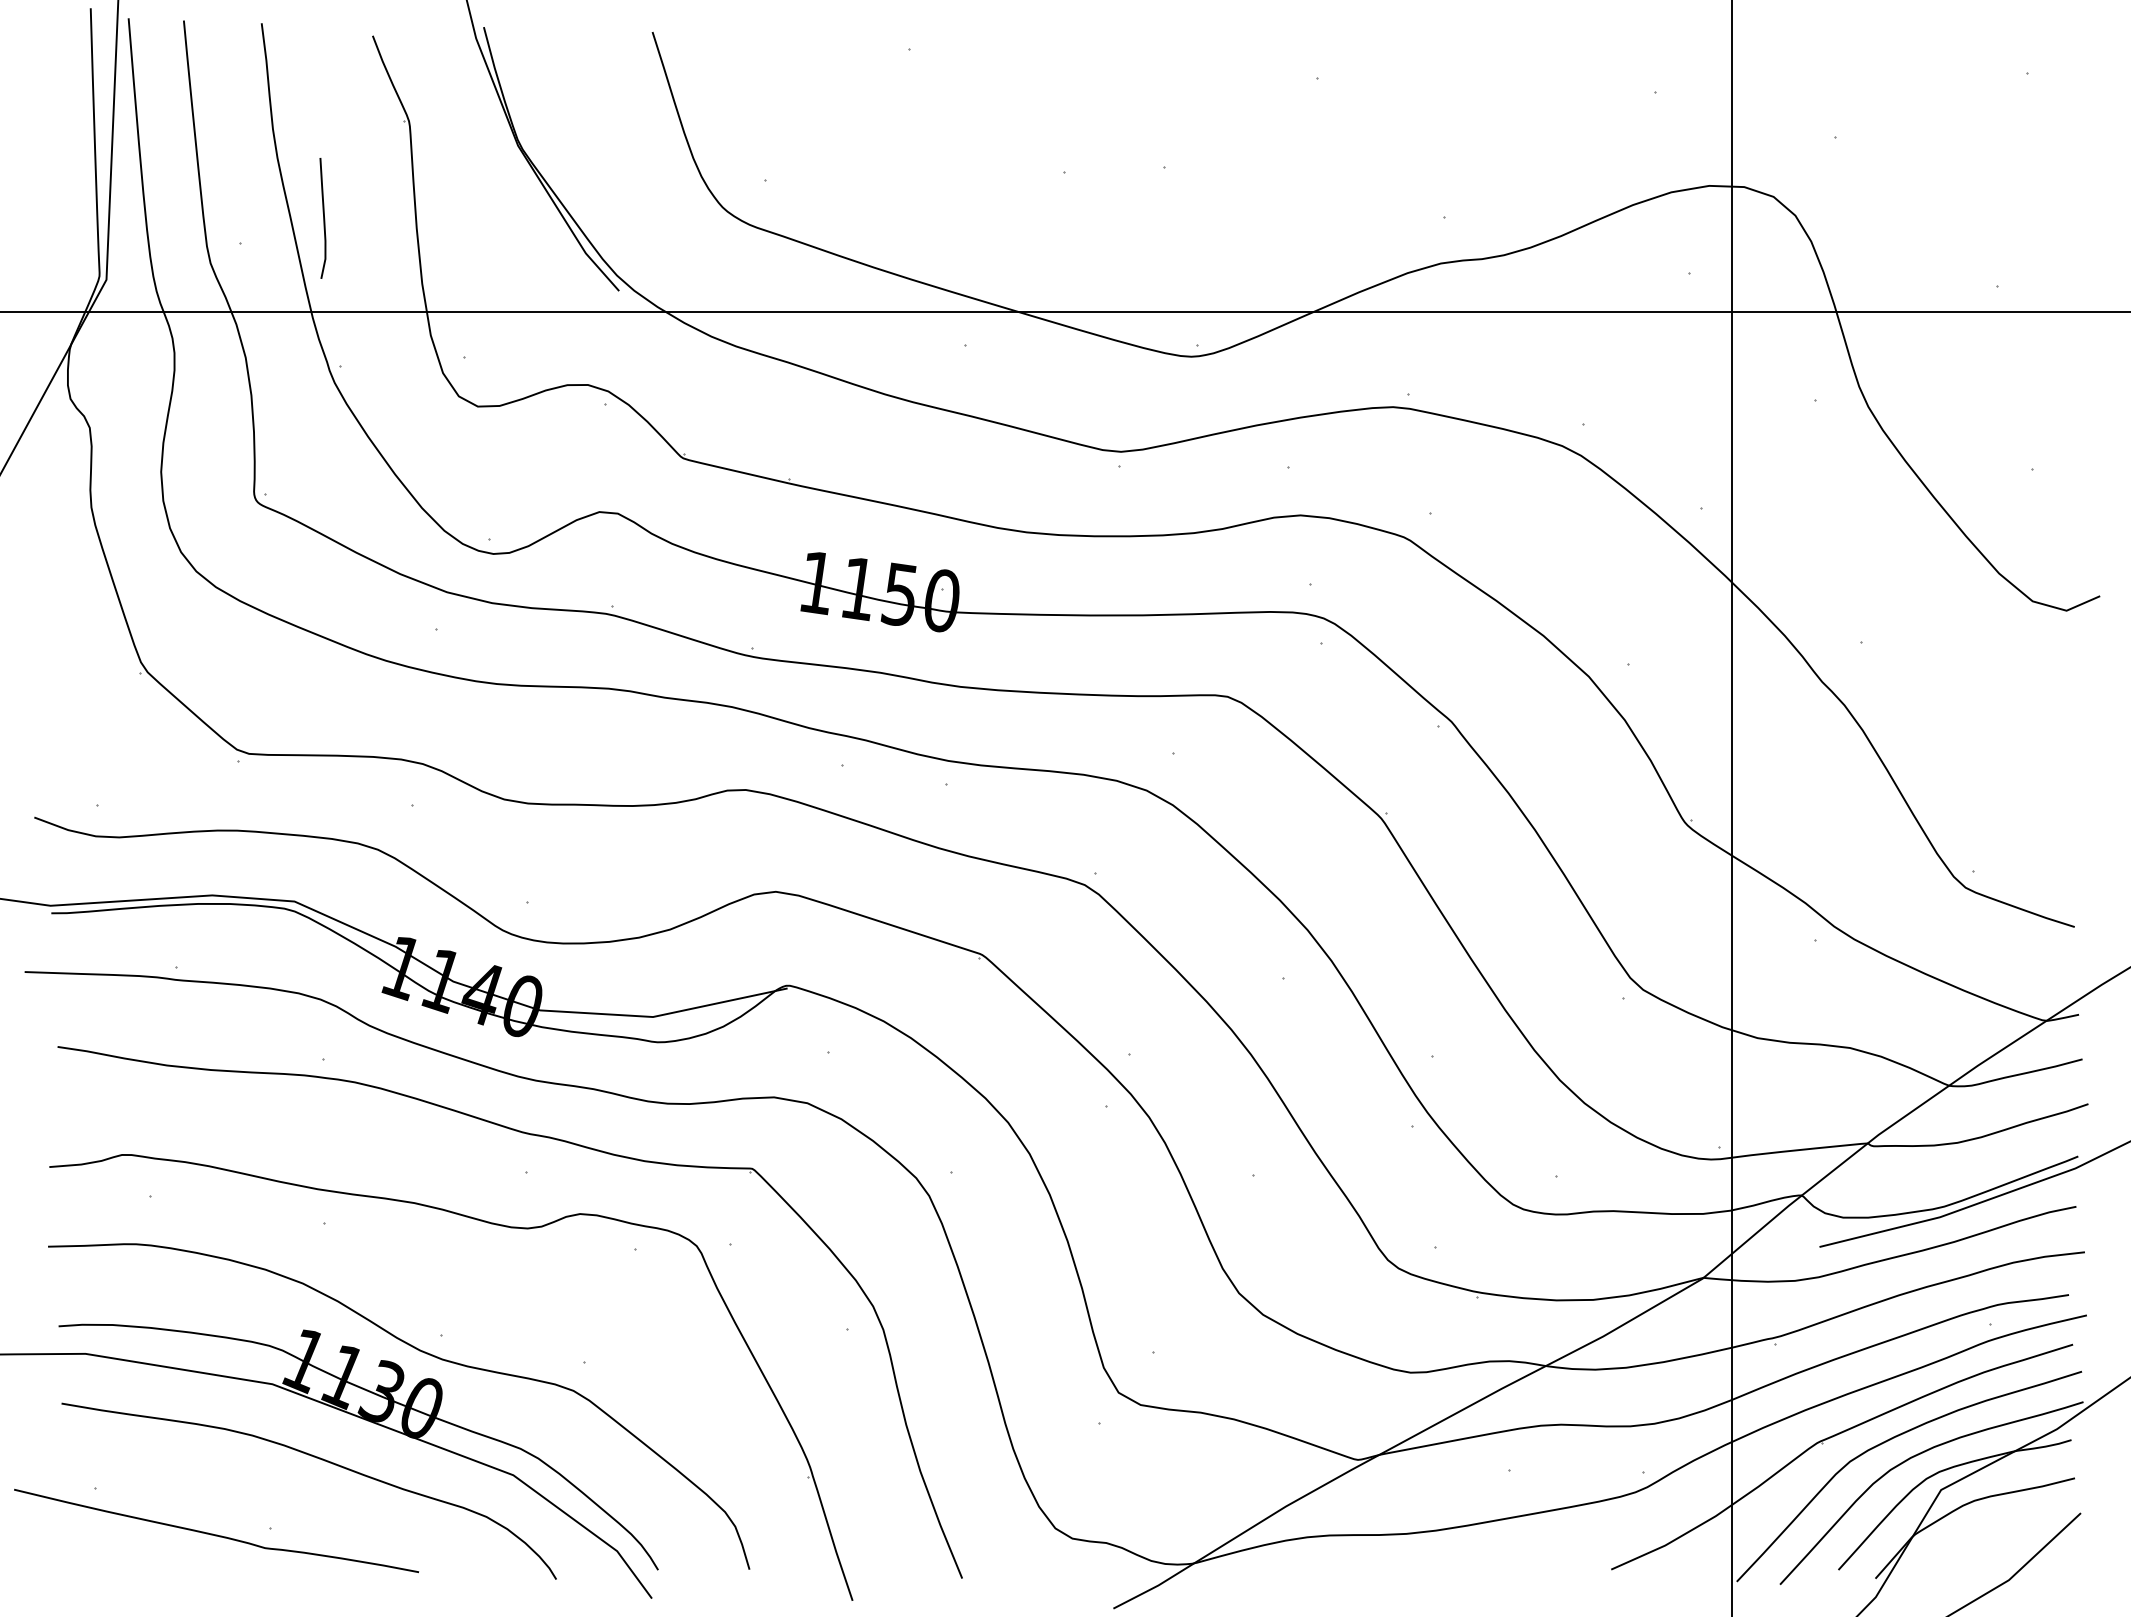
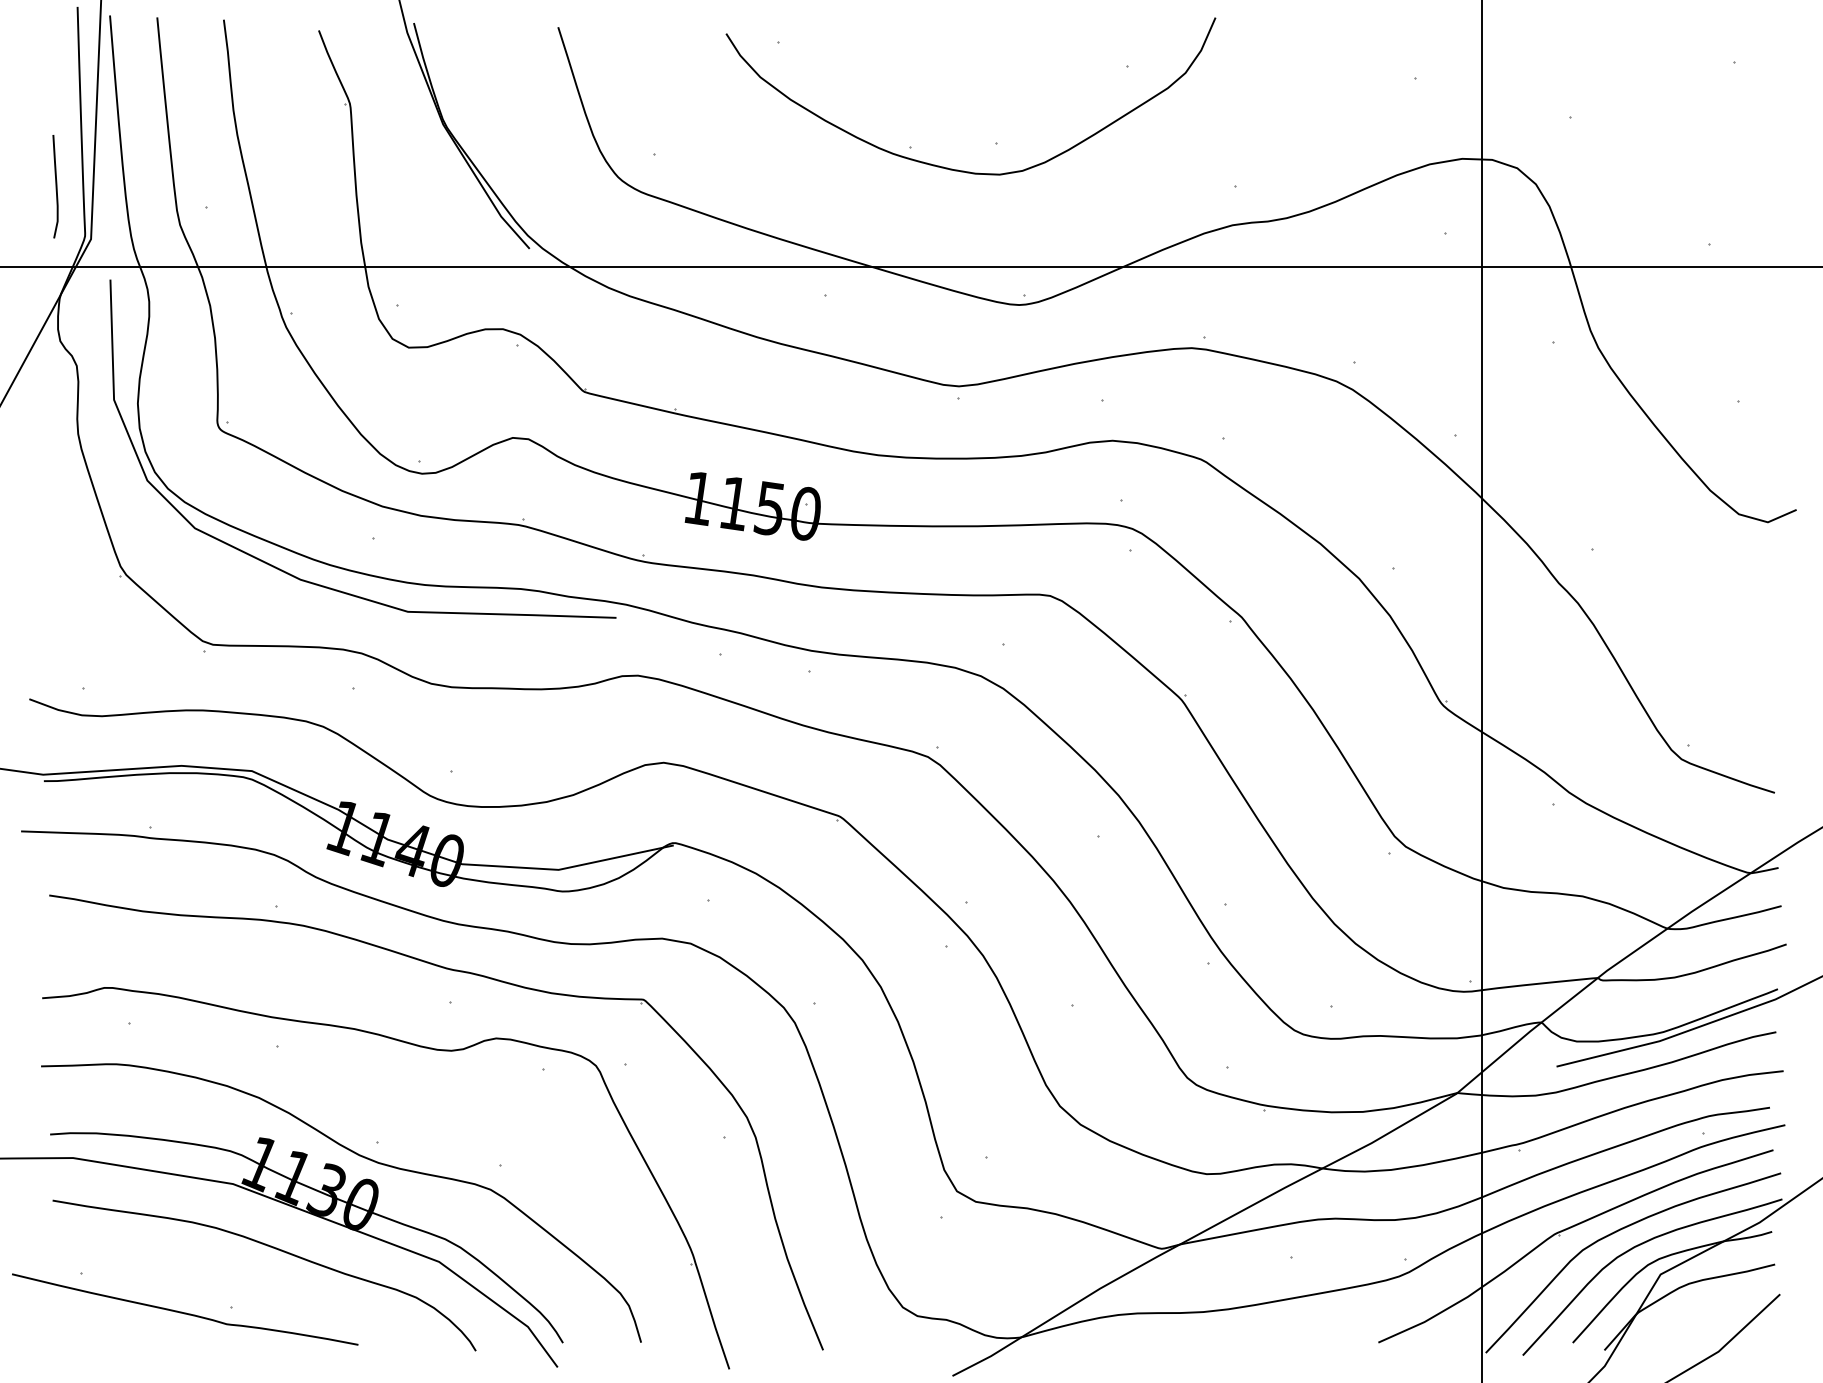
curve: (1119, 198) -> (957, 169), added
curve: (323, 218) -> (55, 186), moved
curve: (381, 685) -> (326, 586), added

